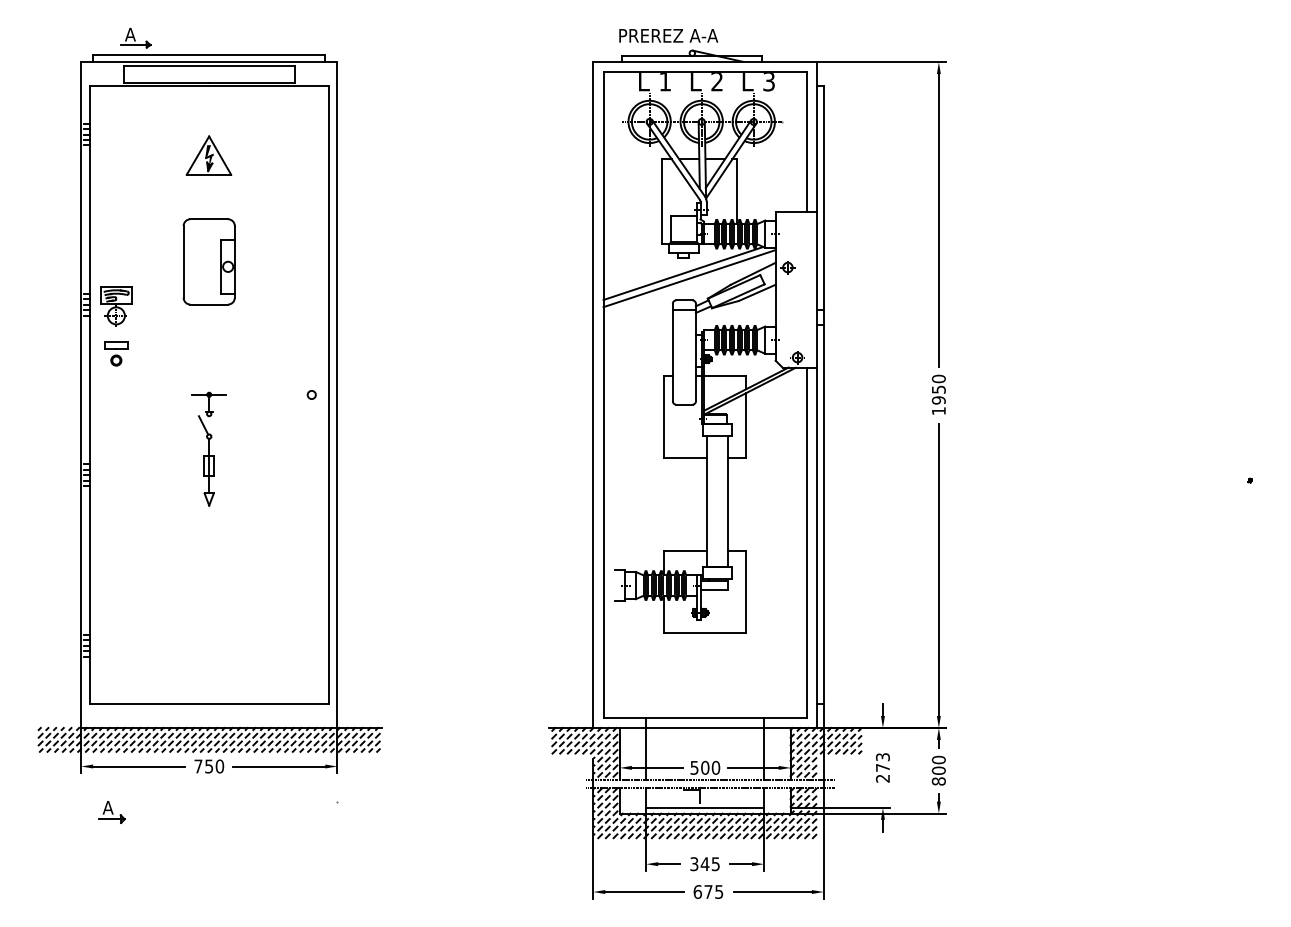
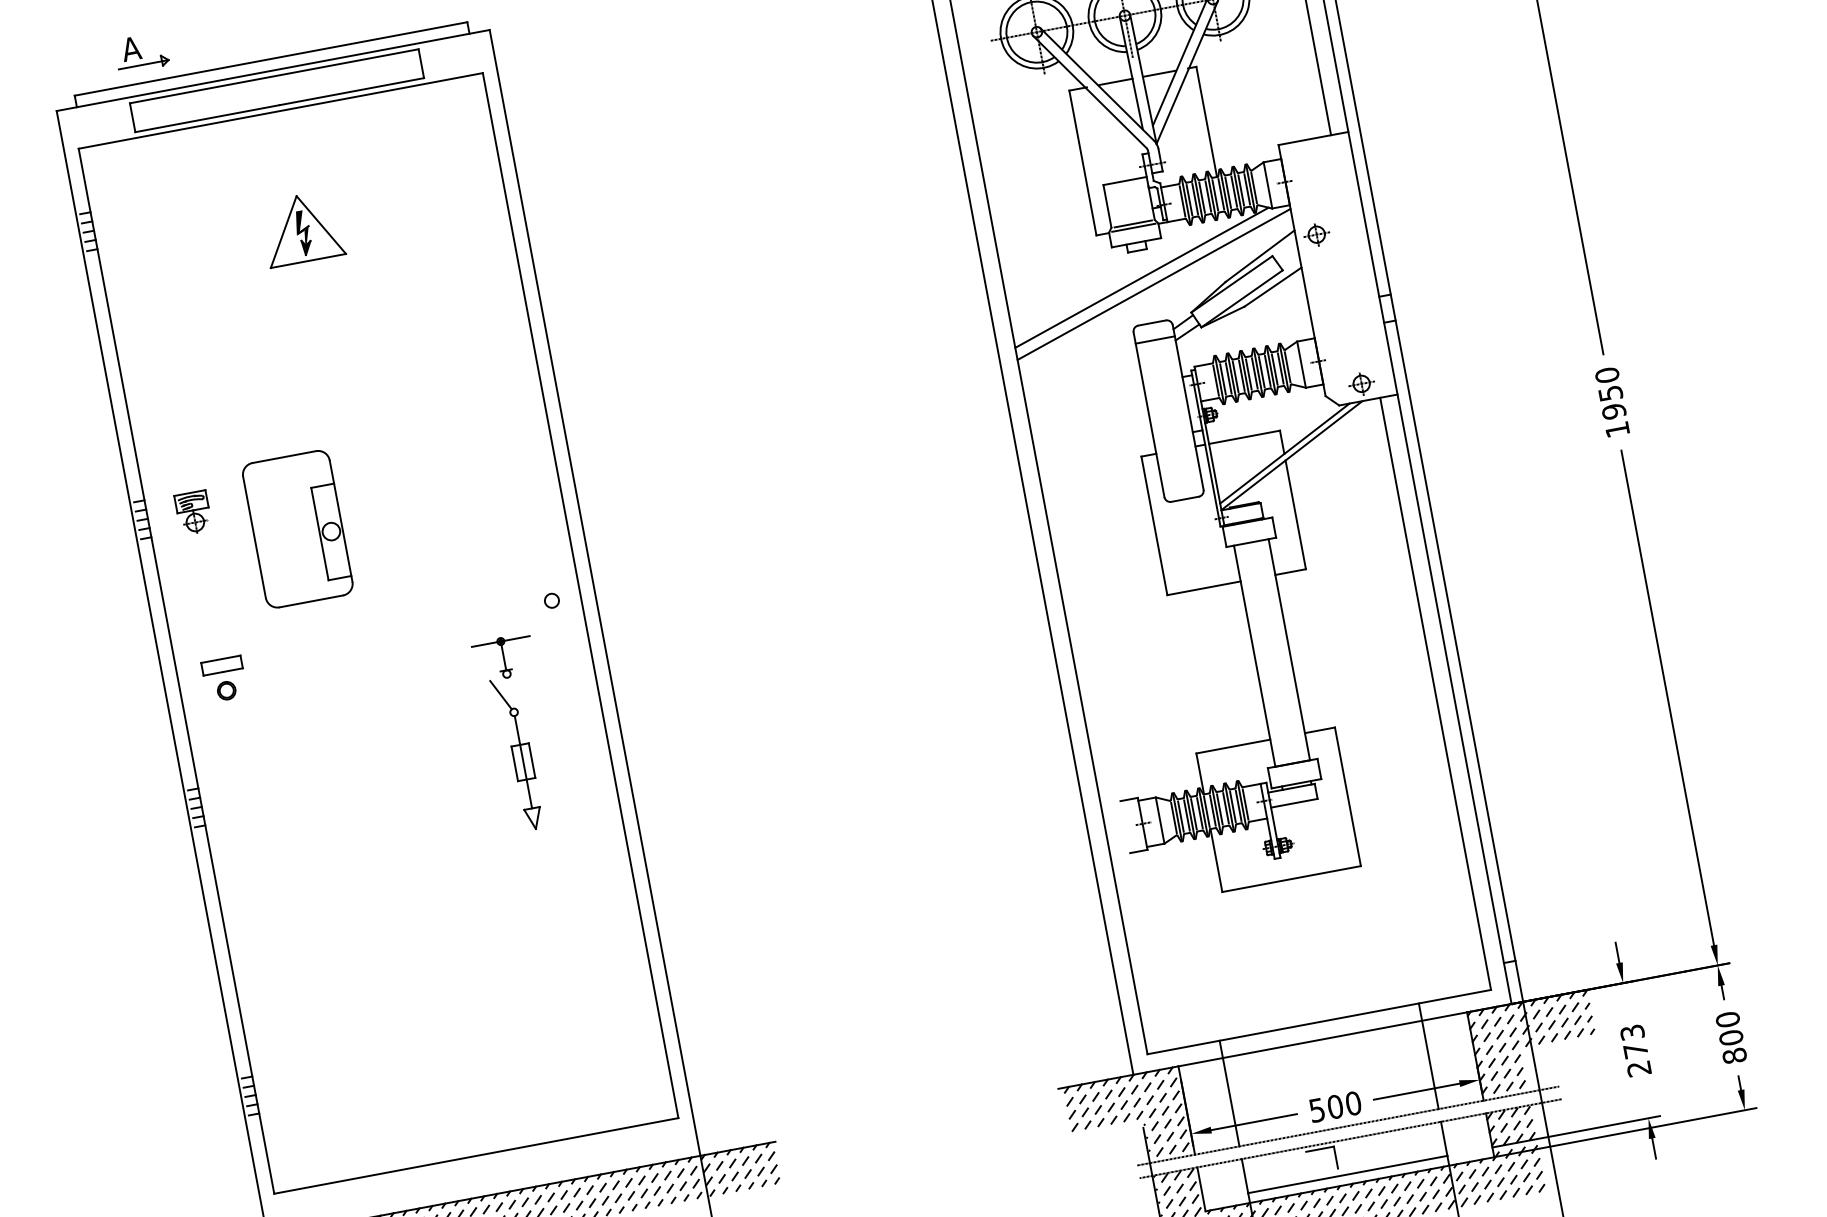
part: (208, 261) -> (296, 528), moved
part: (116, 306) -> (193, 512), size x0.6
part: (116, 353) -> (224, 678), moved
part: (208, 448) -> (516, 732), moved

